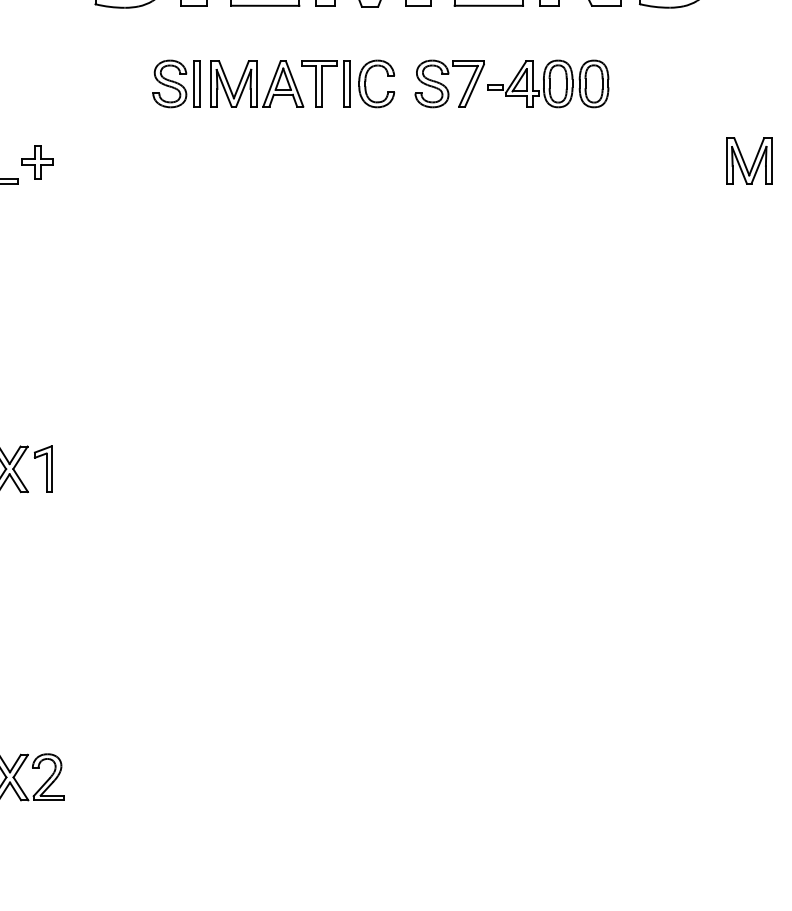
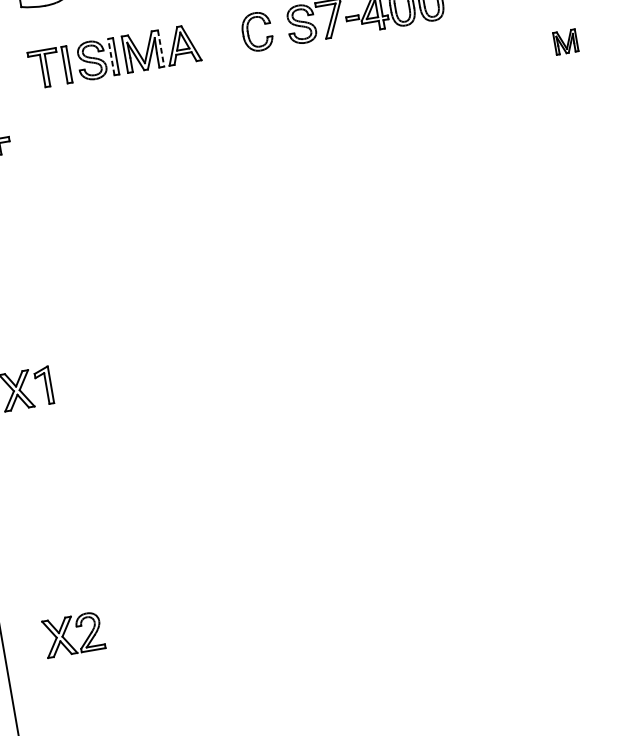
line: (194, 83) -> (111, 56), solid -> dashed
line: (256, 83) -> (160, 48), solid -> dashed
part: (325, 83) -> (49, 67), moved
part: (749, 160) -> (565, 41), size x0.6

